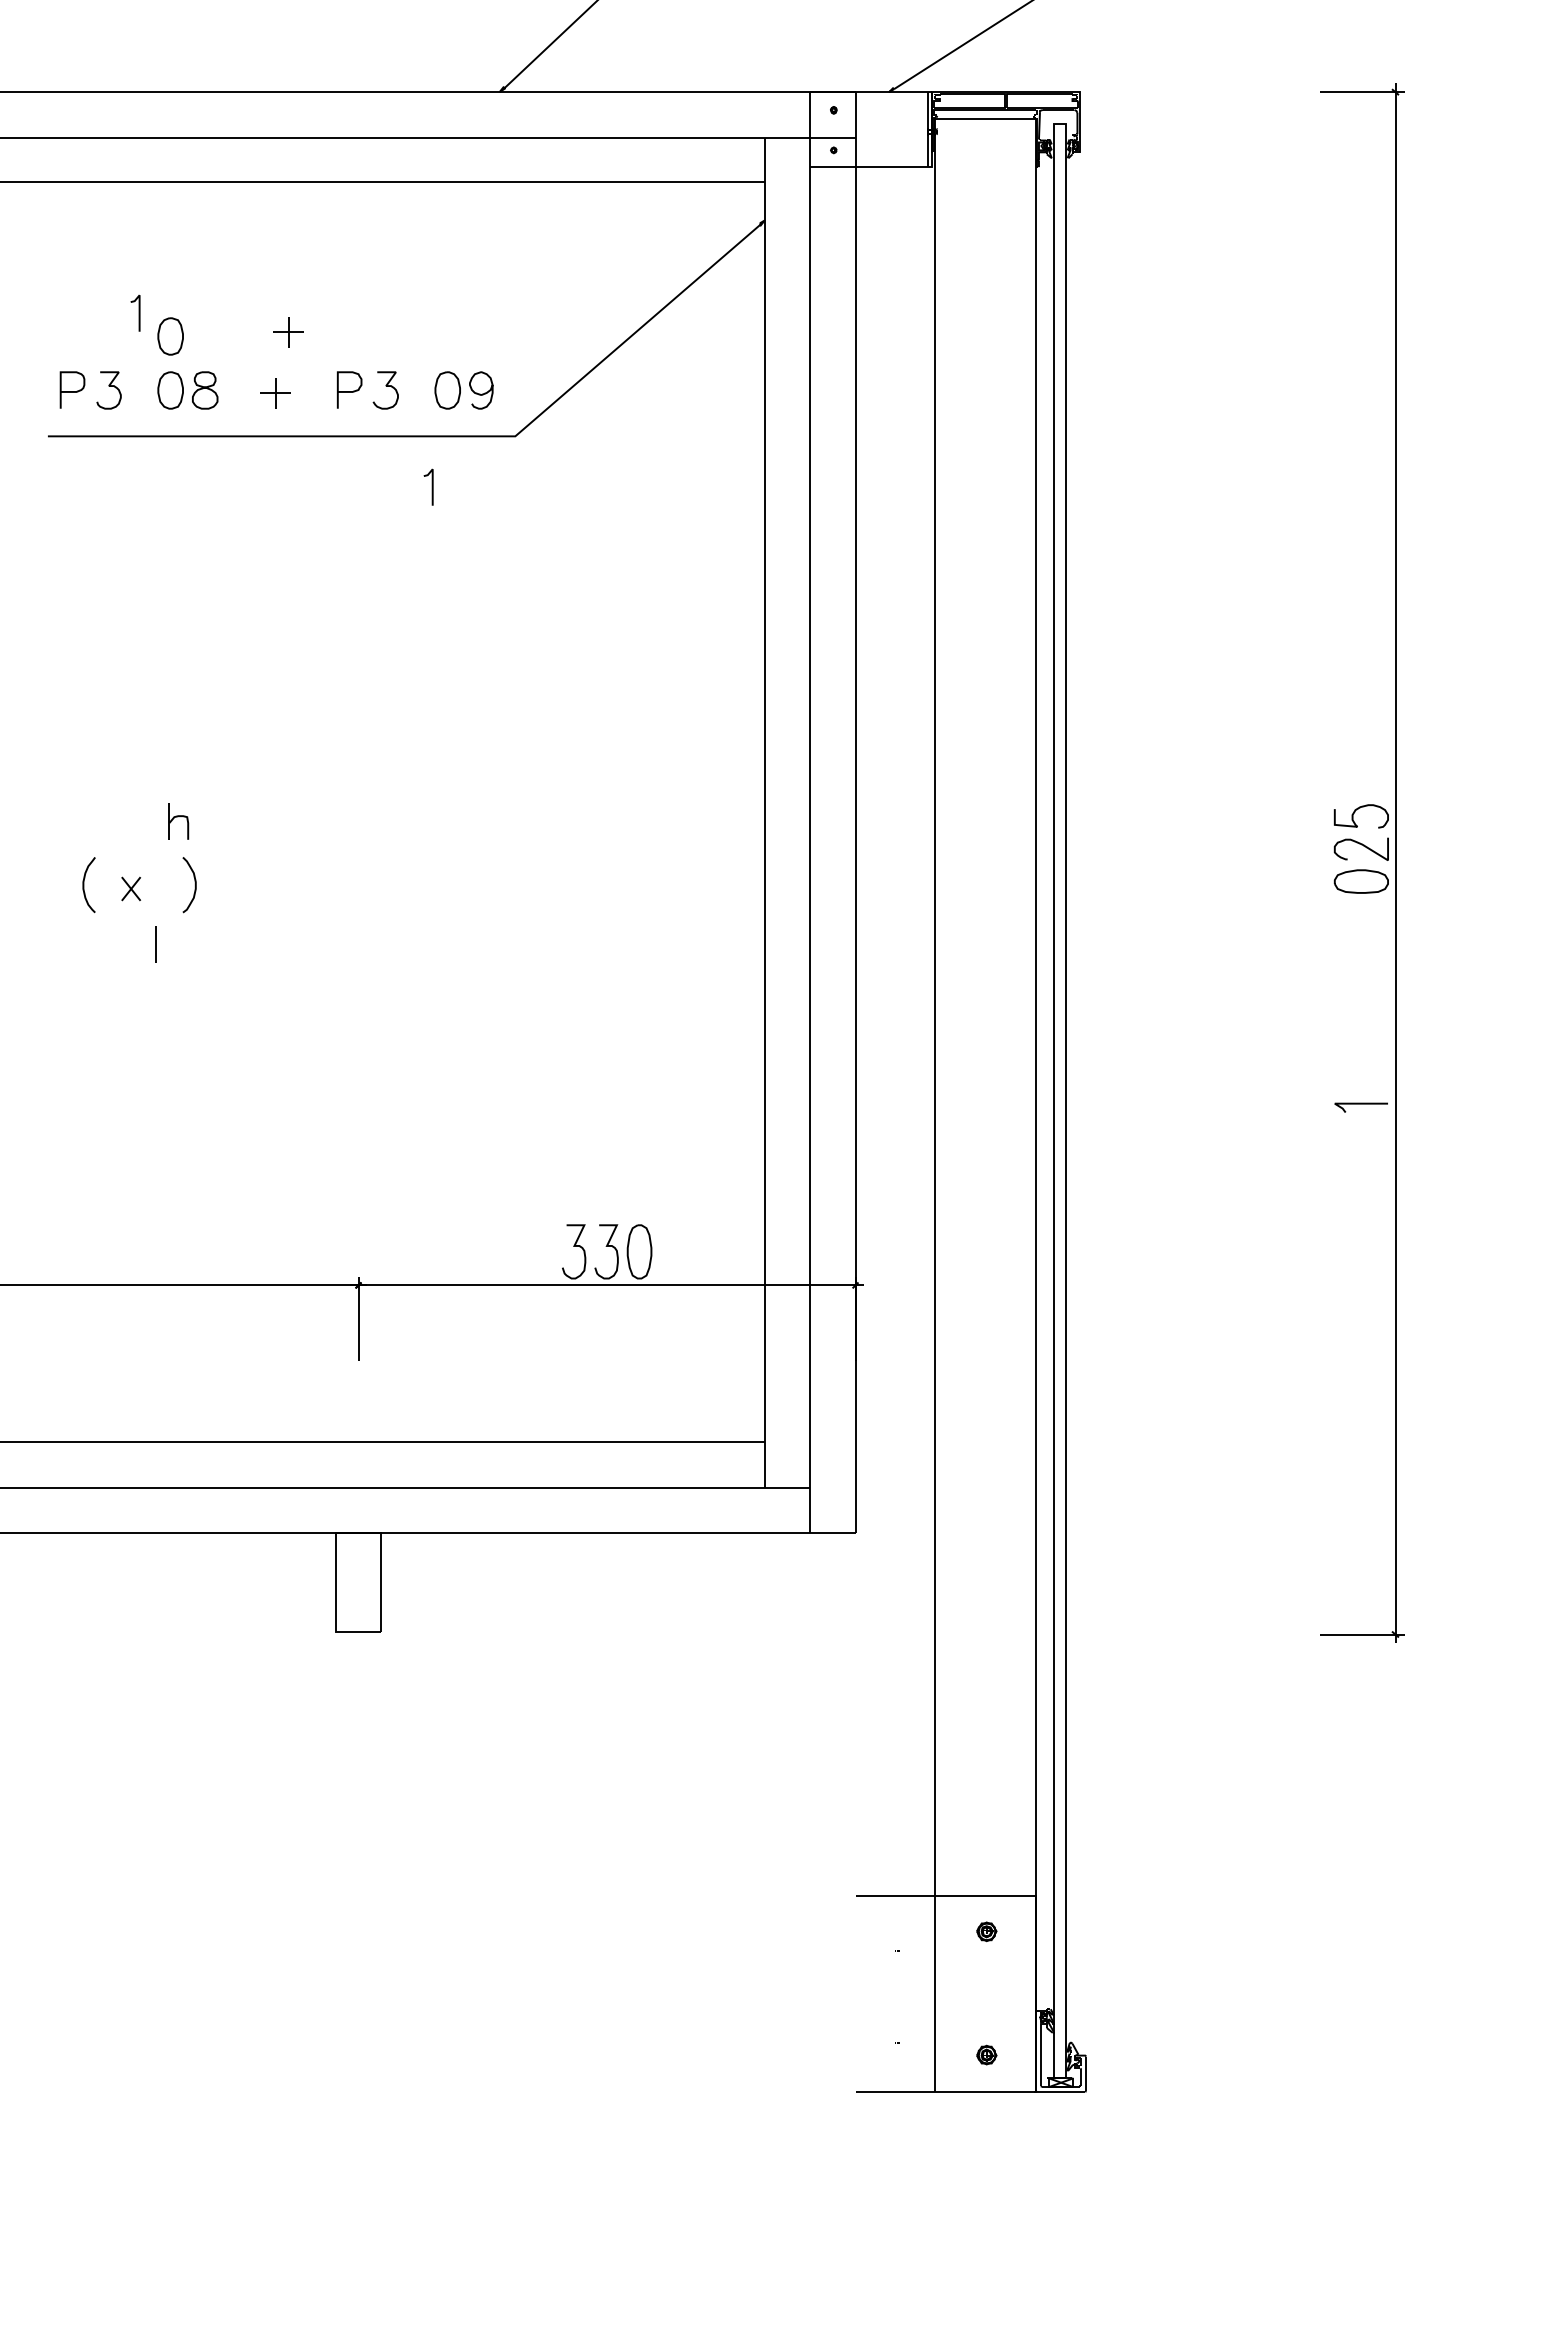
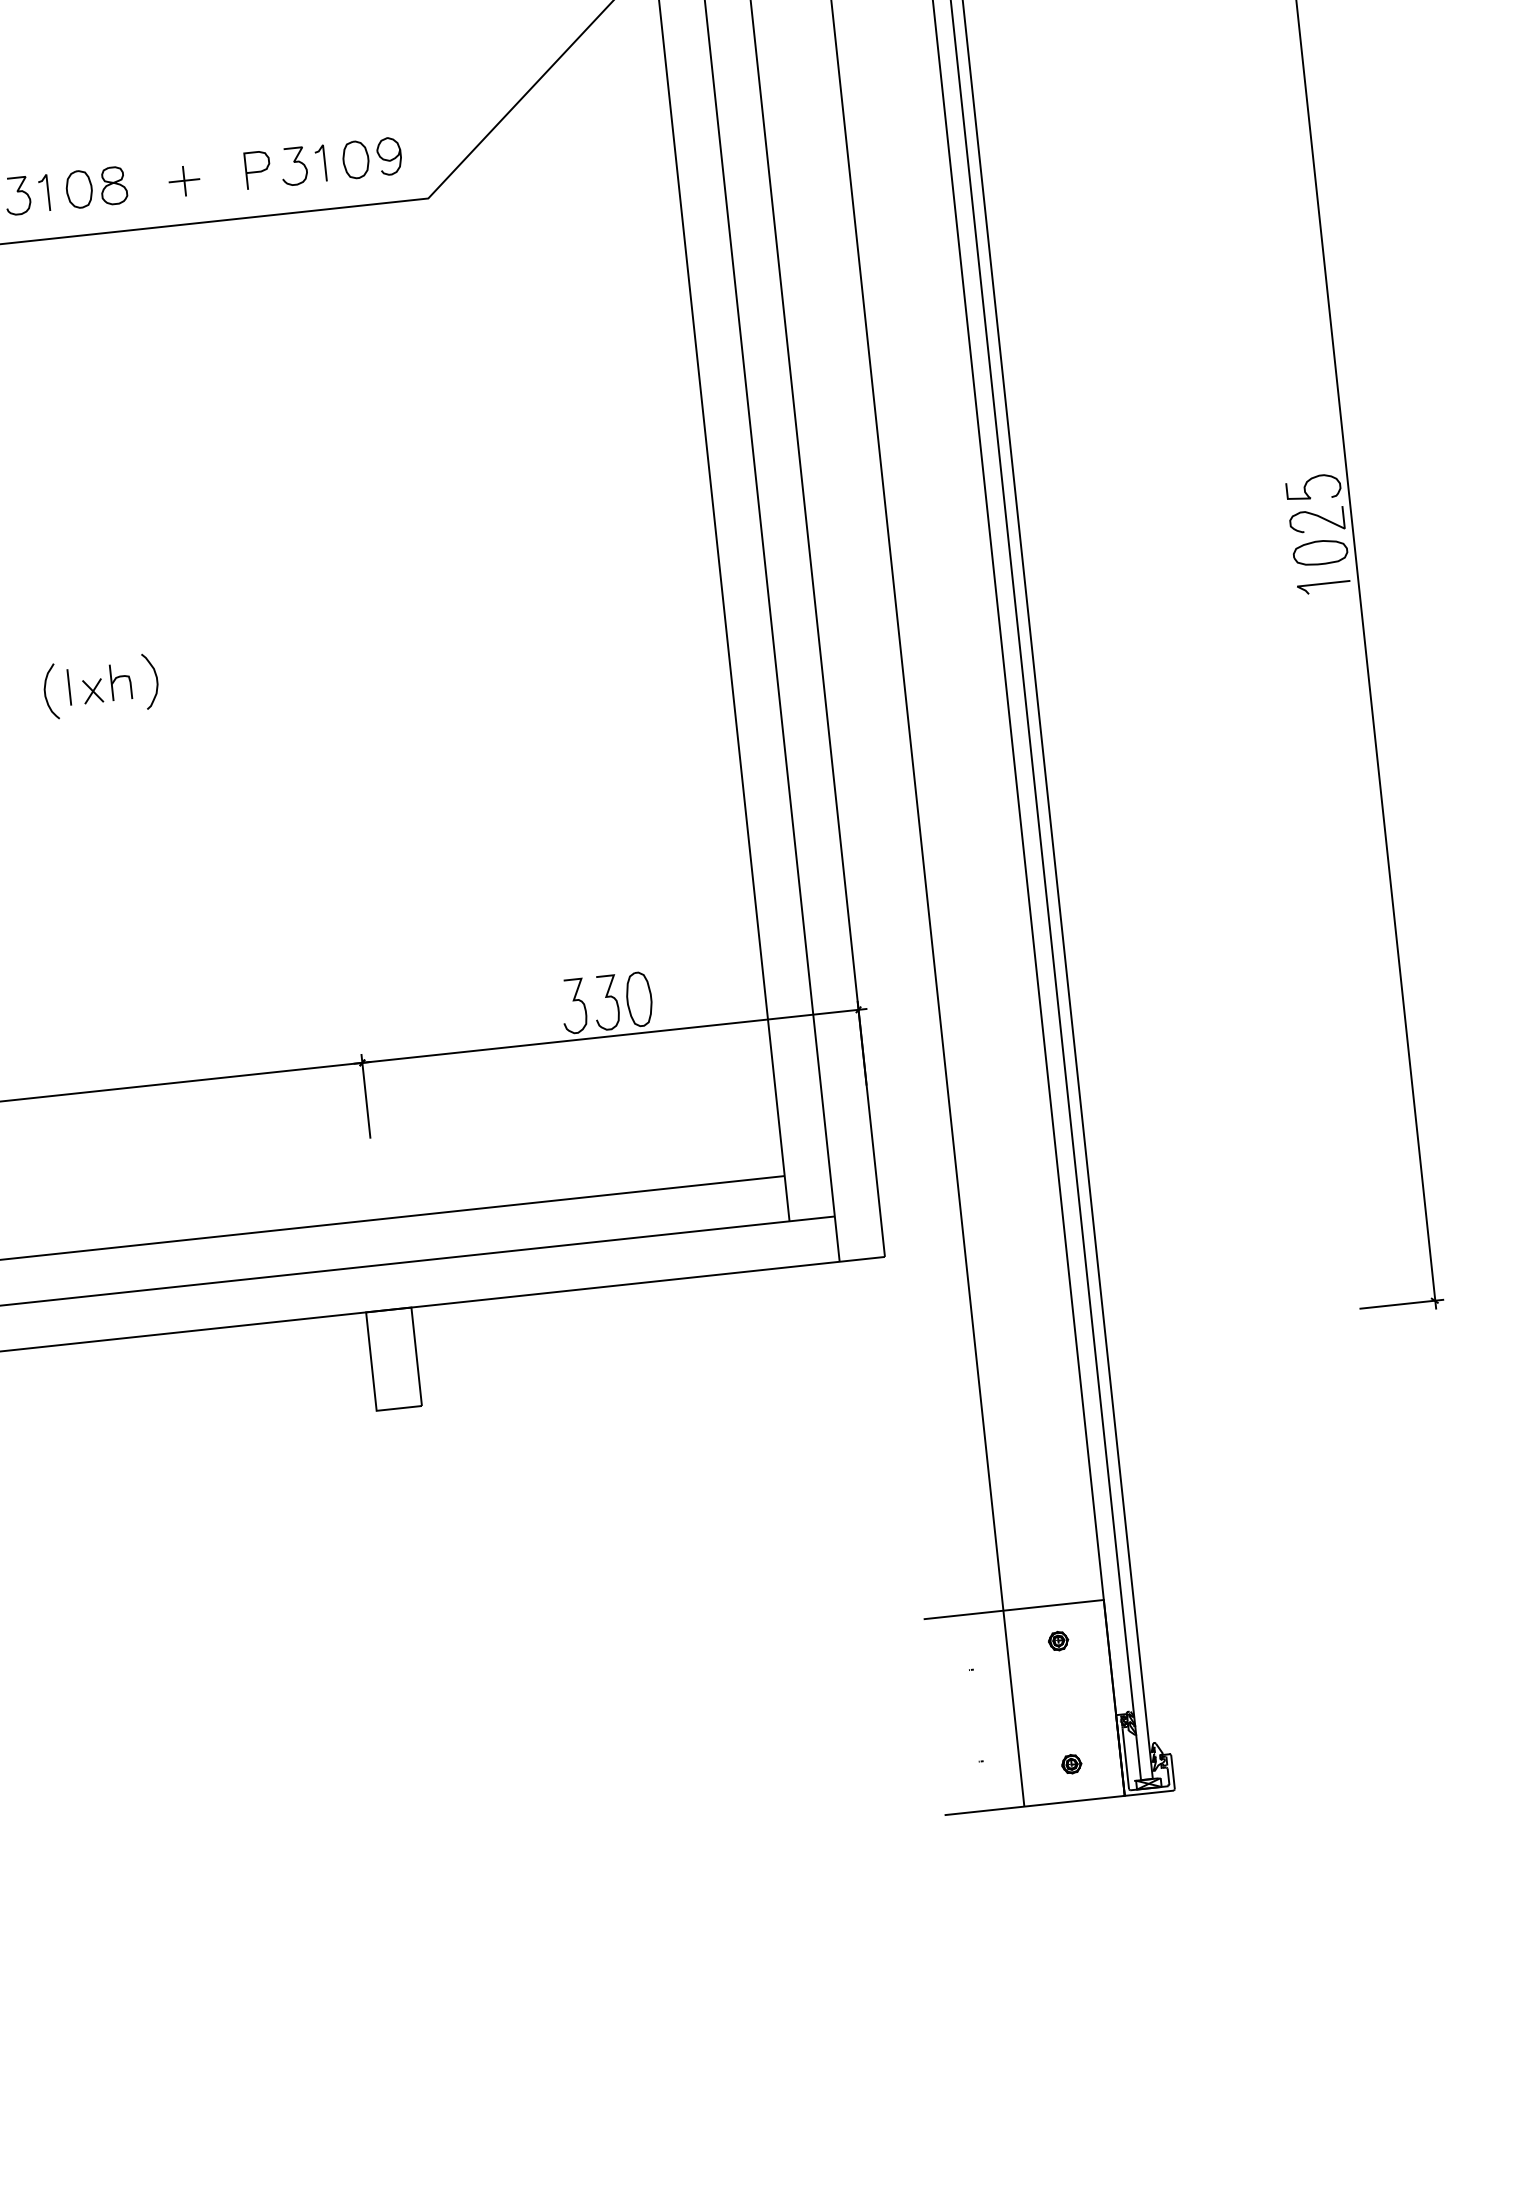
curve: (138, 312) -> (47, 191), moved
part: (288, 332) -> (190, 119), removed
part: (170, 336) -> (73, 135), removed
curve: (431, 486) -> (323, 162), moved
part: (178, 821) -> (120, 681), moved
line: (155, 944) -> (68, 687), moved
curve: (1360, 1104) -> (1322, 584), moved

